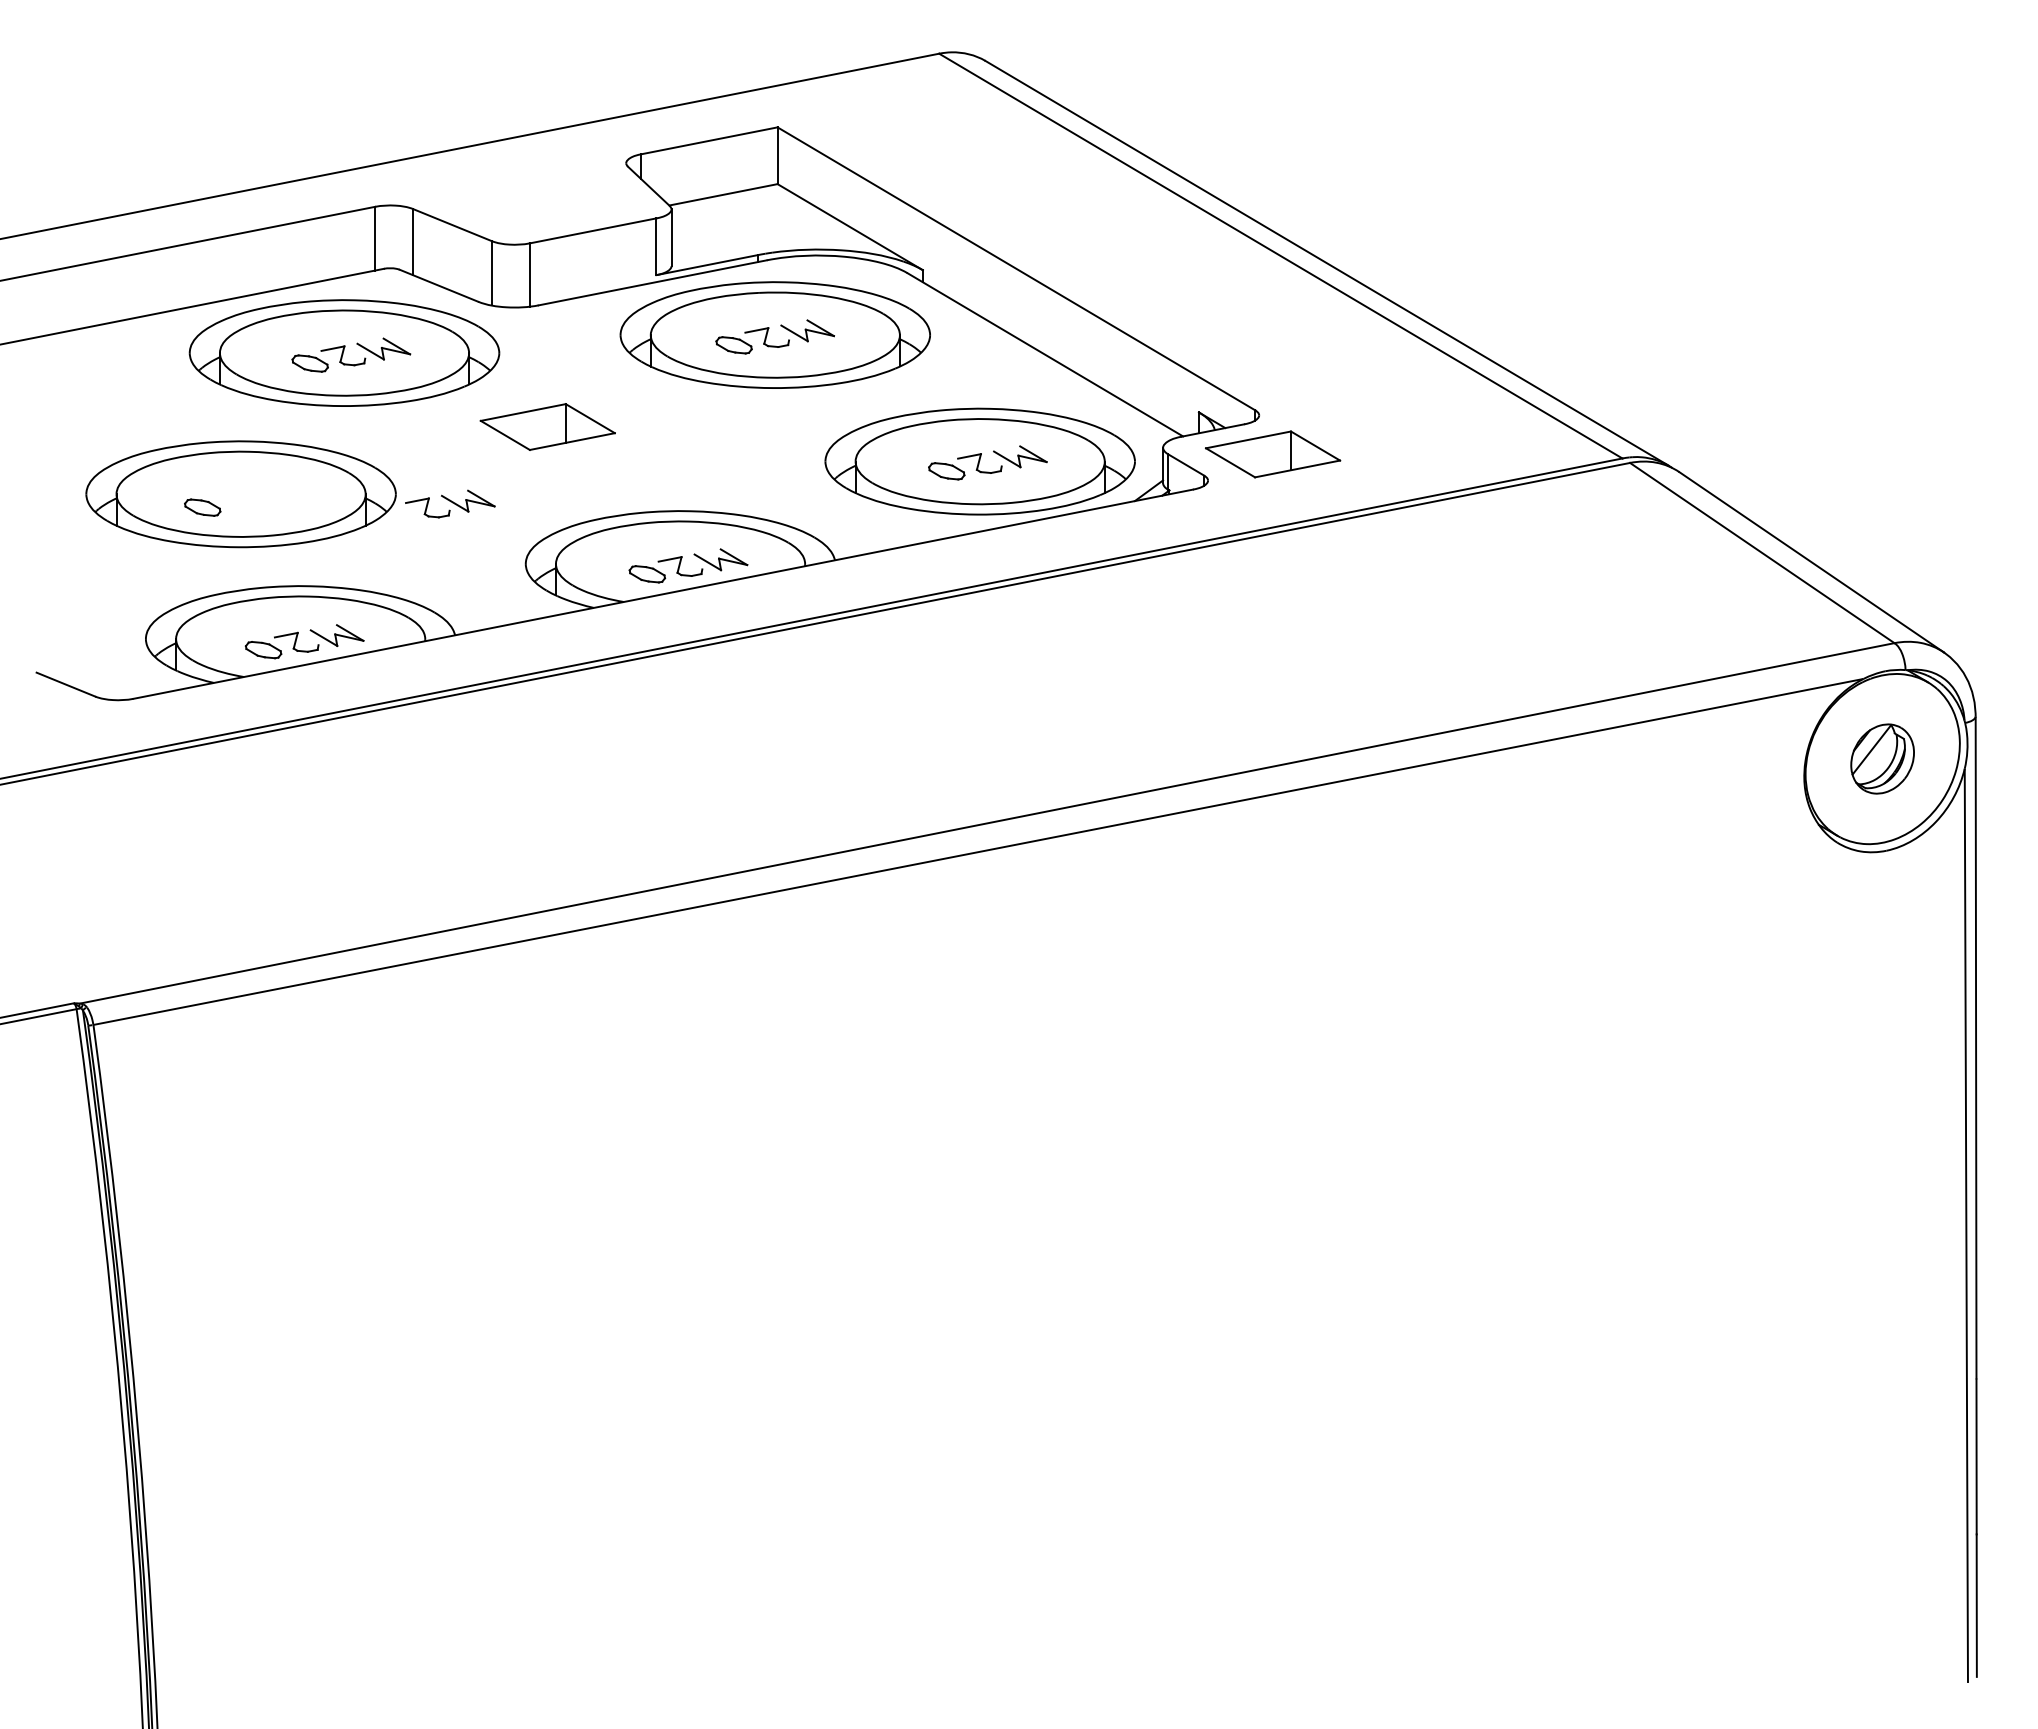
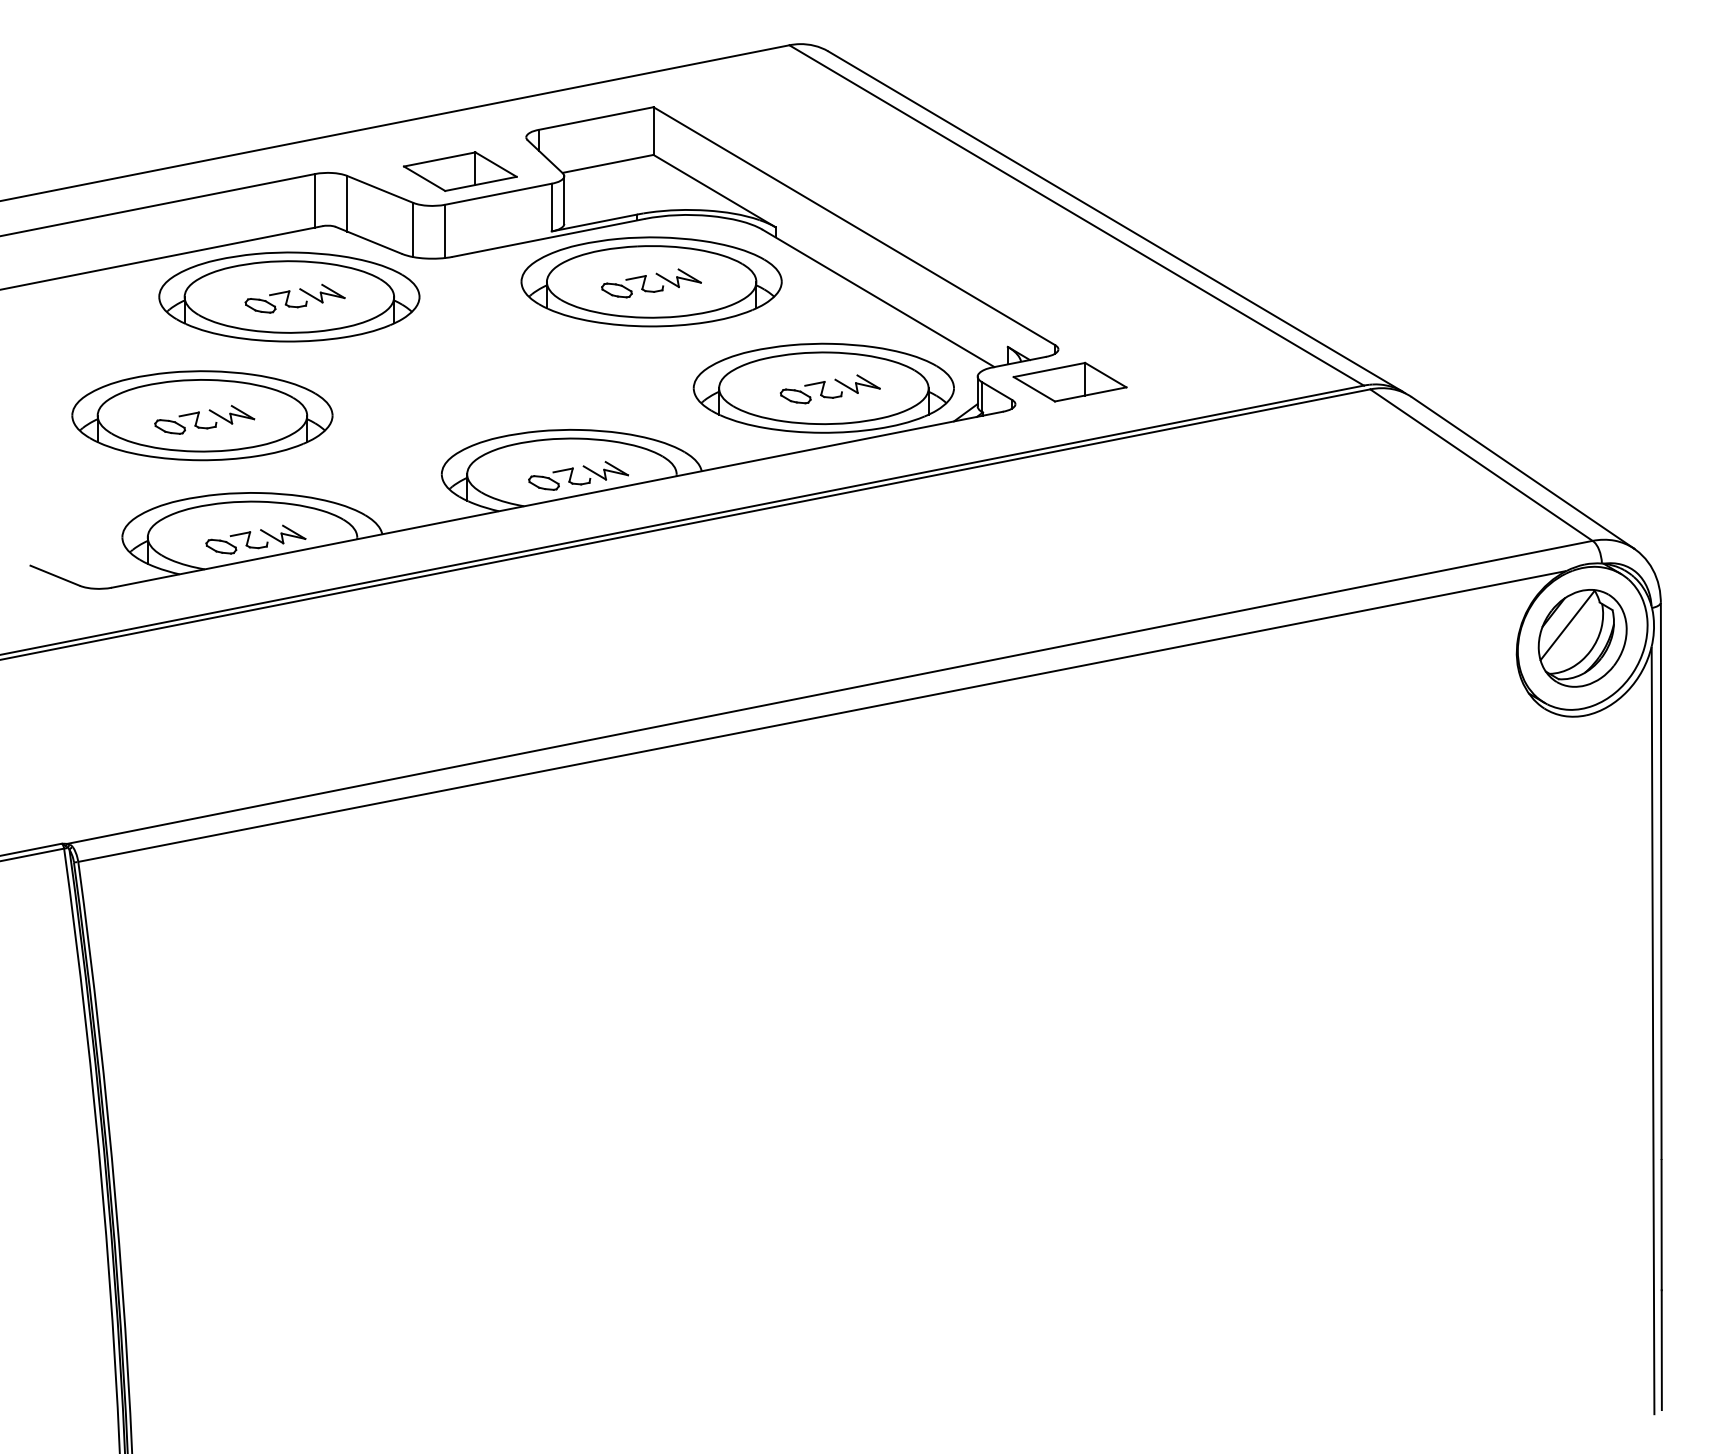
part: (547, 426) -> (460, 171), moved
part: (450, 503) -> (217, 416), moved
part: (1882, 758) -> (1582, 637), size x1.67

